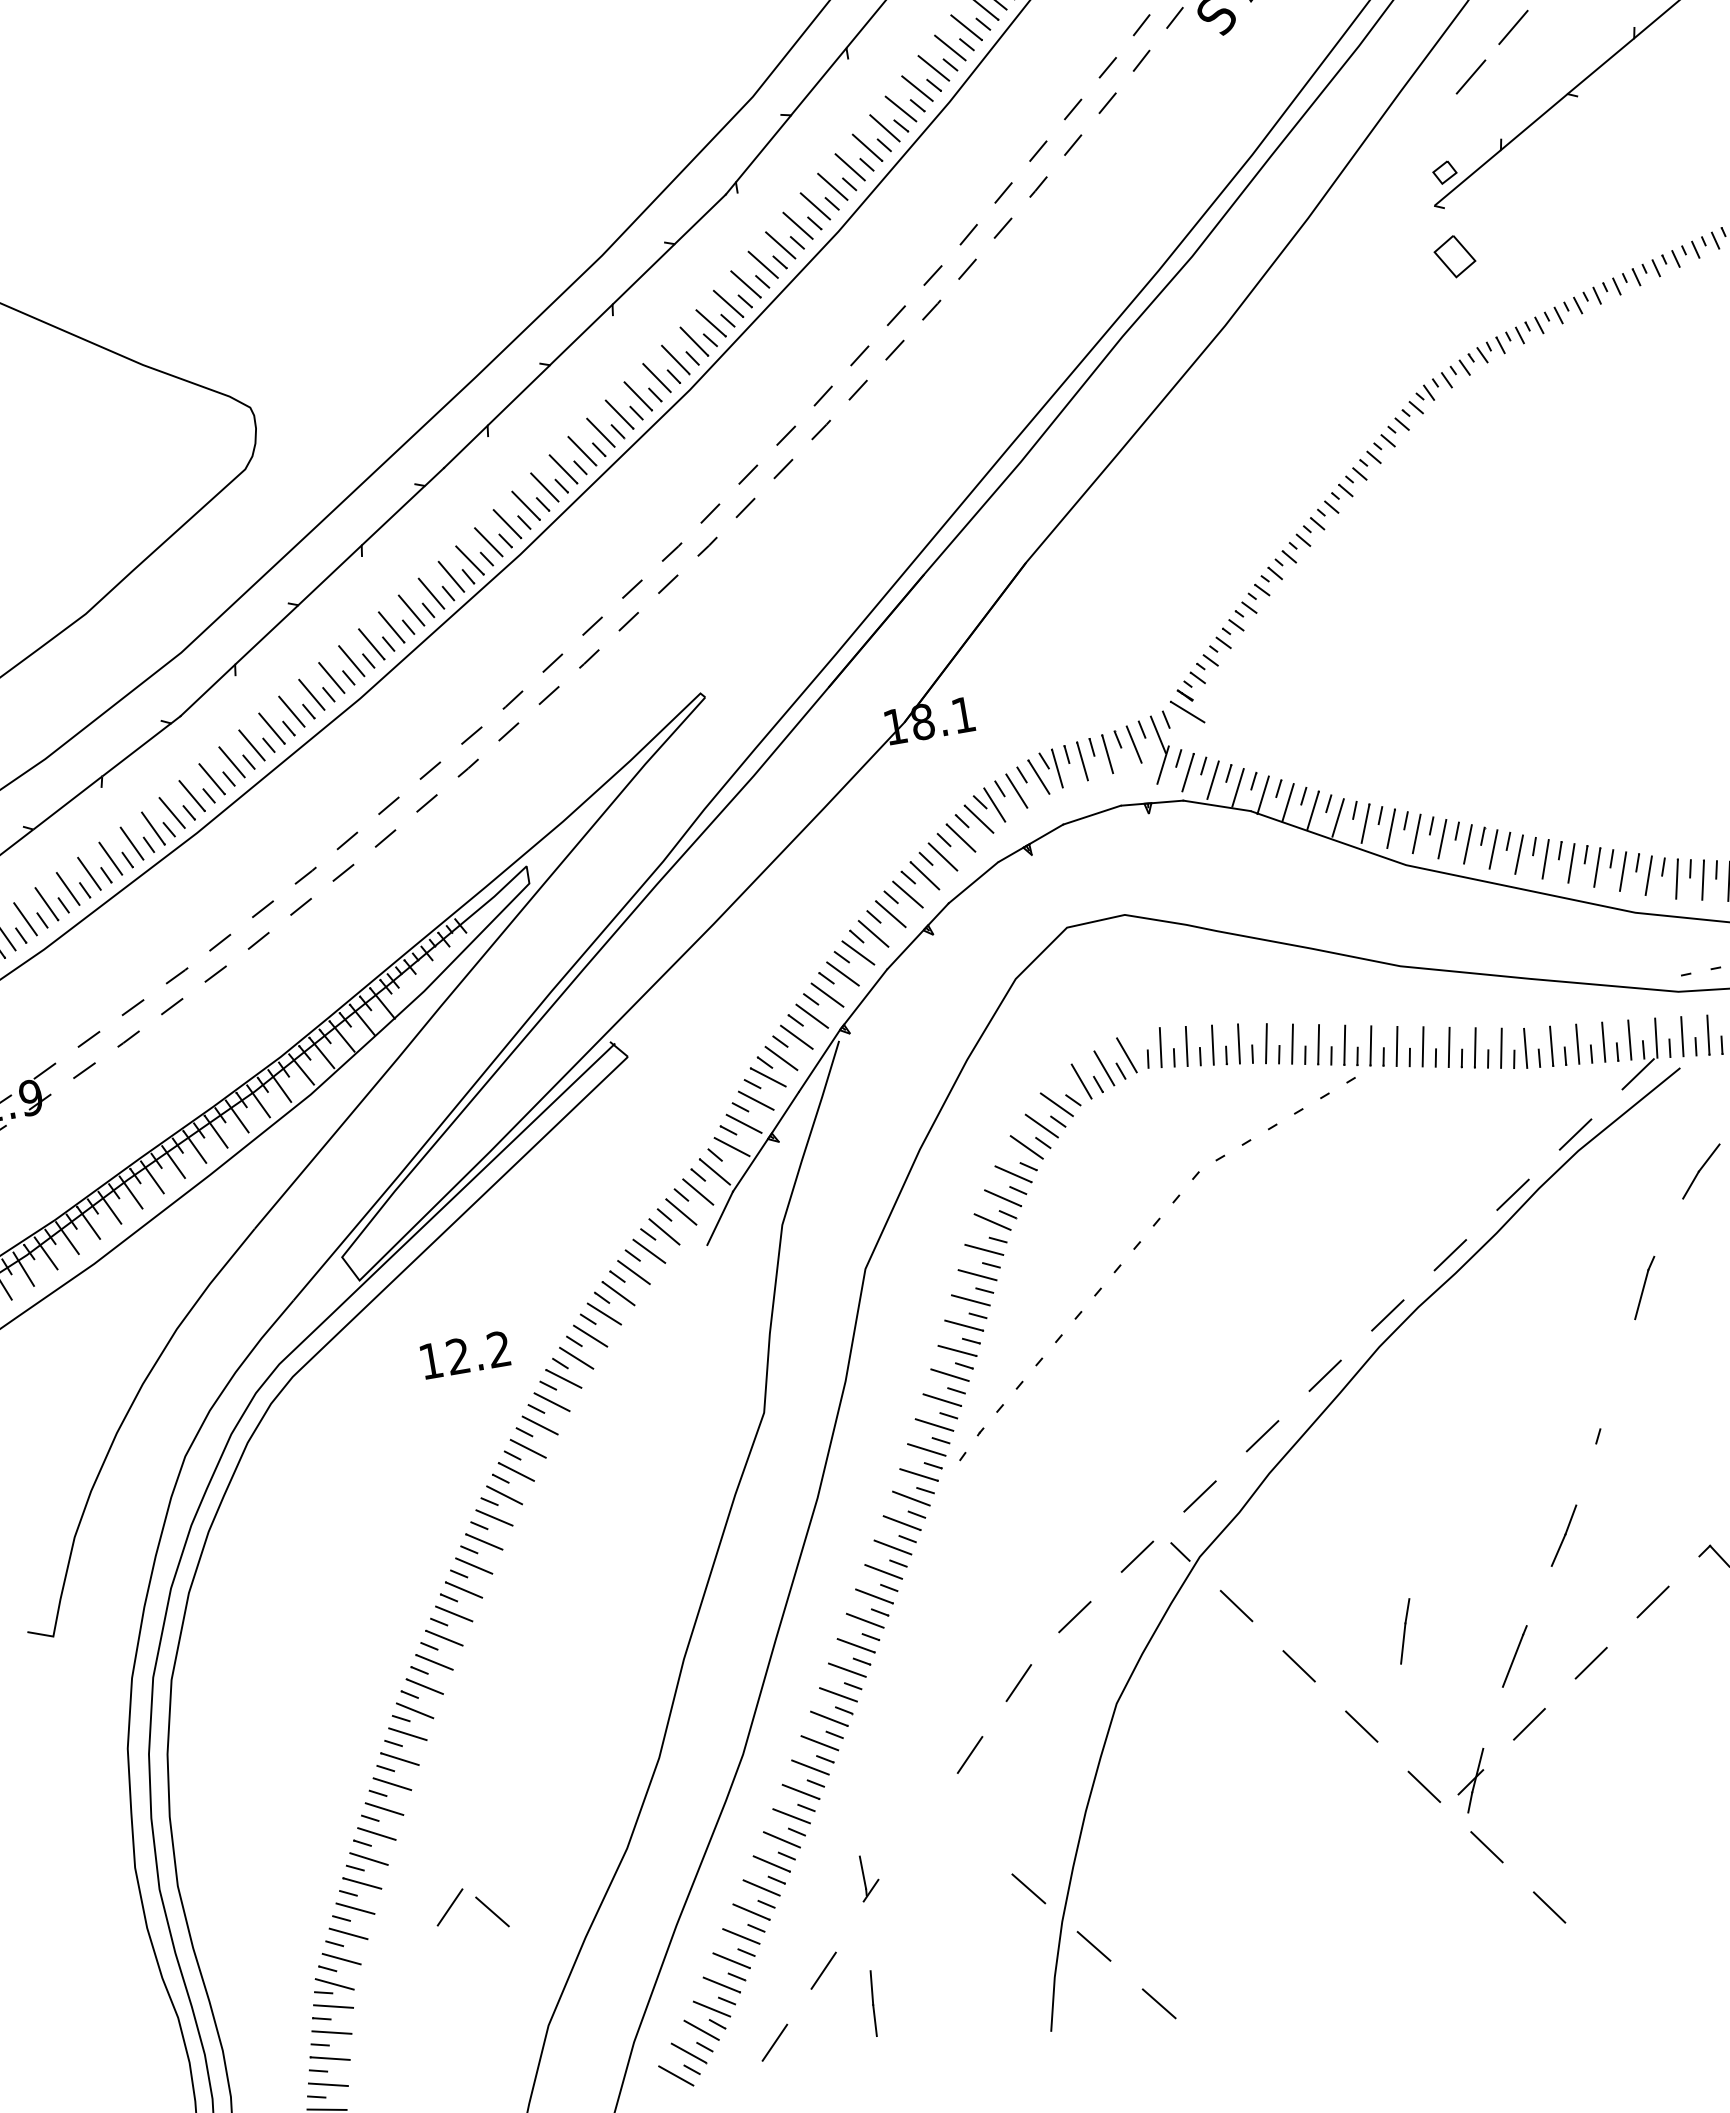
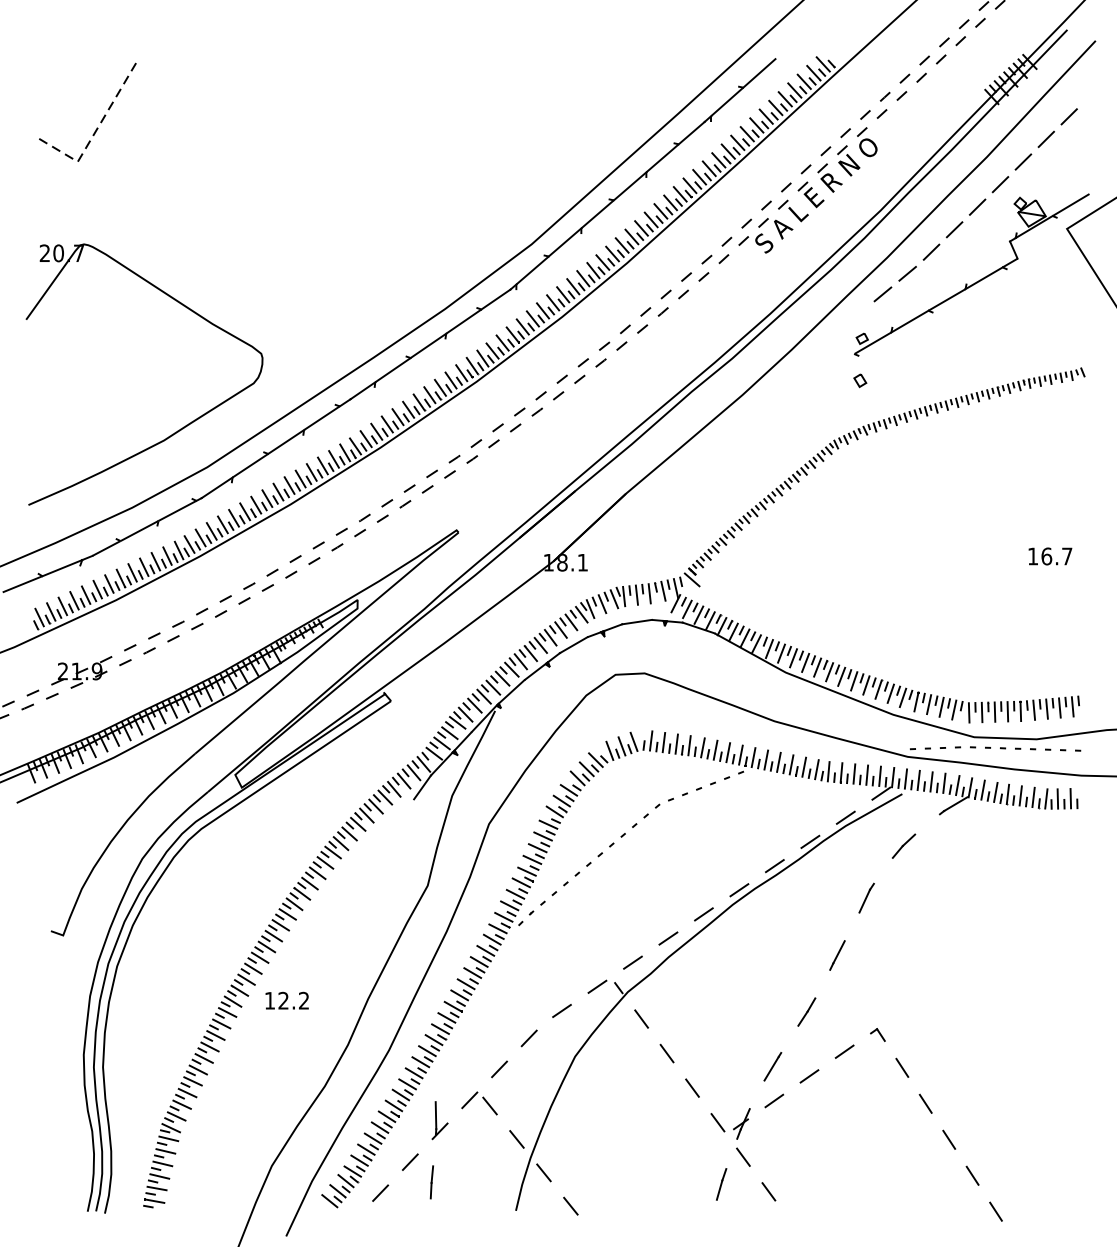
part: (1455, 256) -> (860, 380), size x0.62
text: (463, 1354) -> (286, 1000), moved
line: (1606, 1405) -> (838, 952), added
line: (1405, 1631) -> (721, 1184), moved
part: (867, 1877) -> (439, 1120), size x1.67
part: (470, 1910) -> (479, 1103), moved

